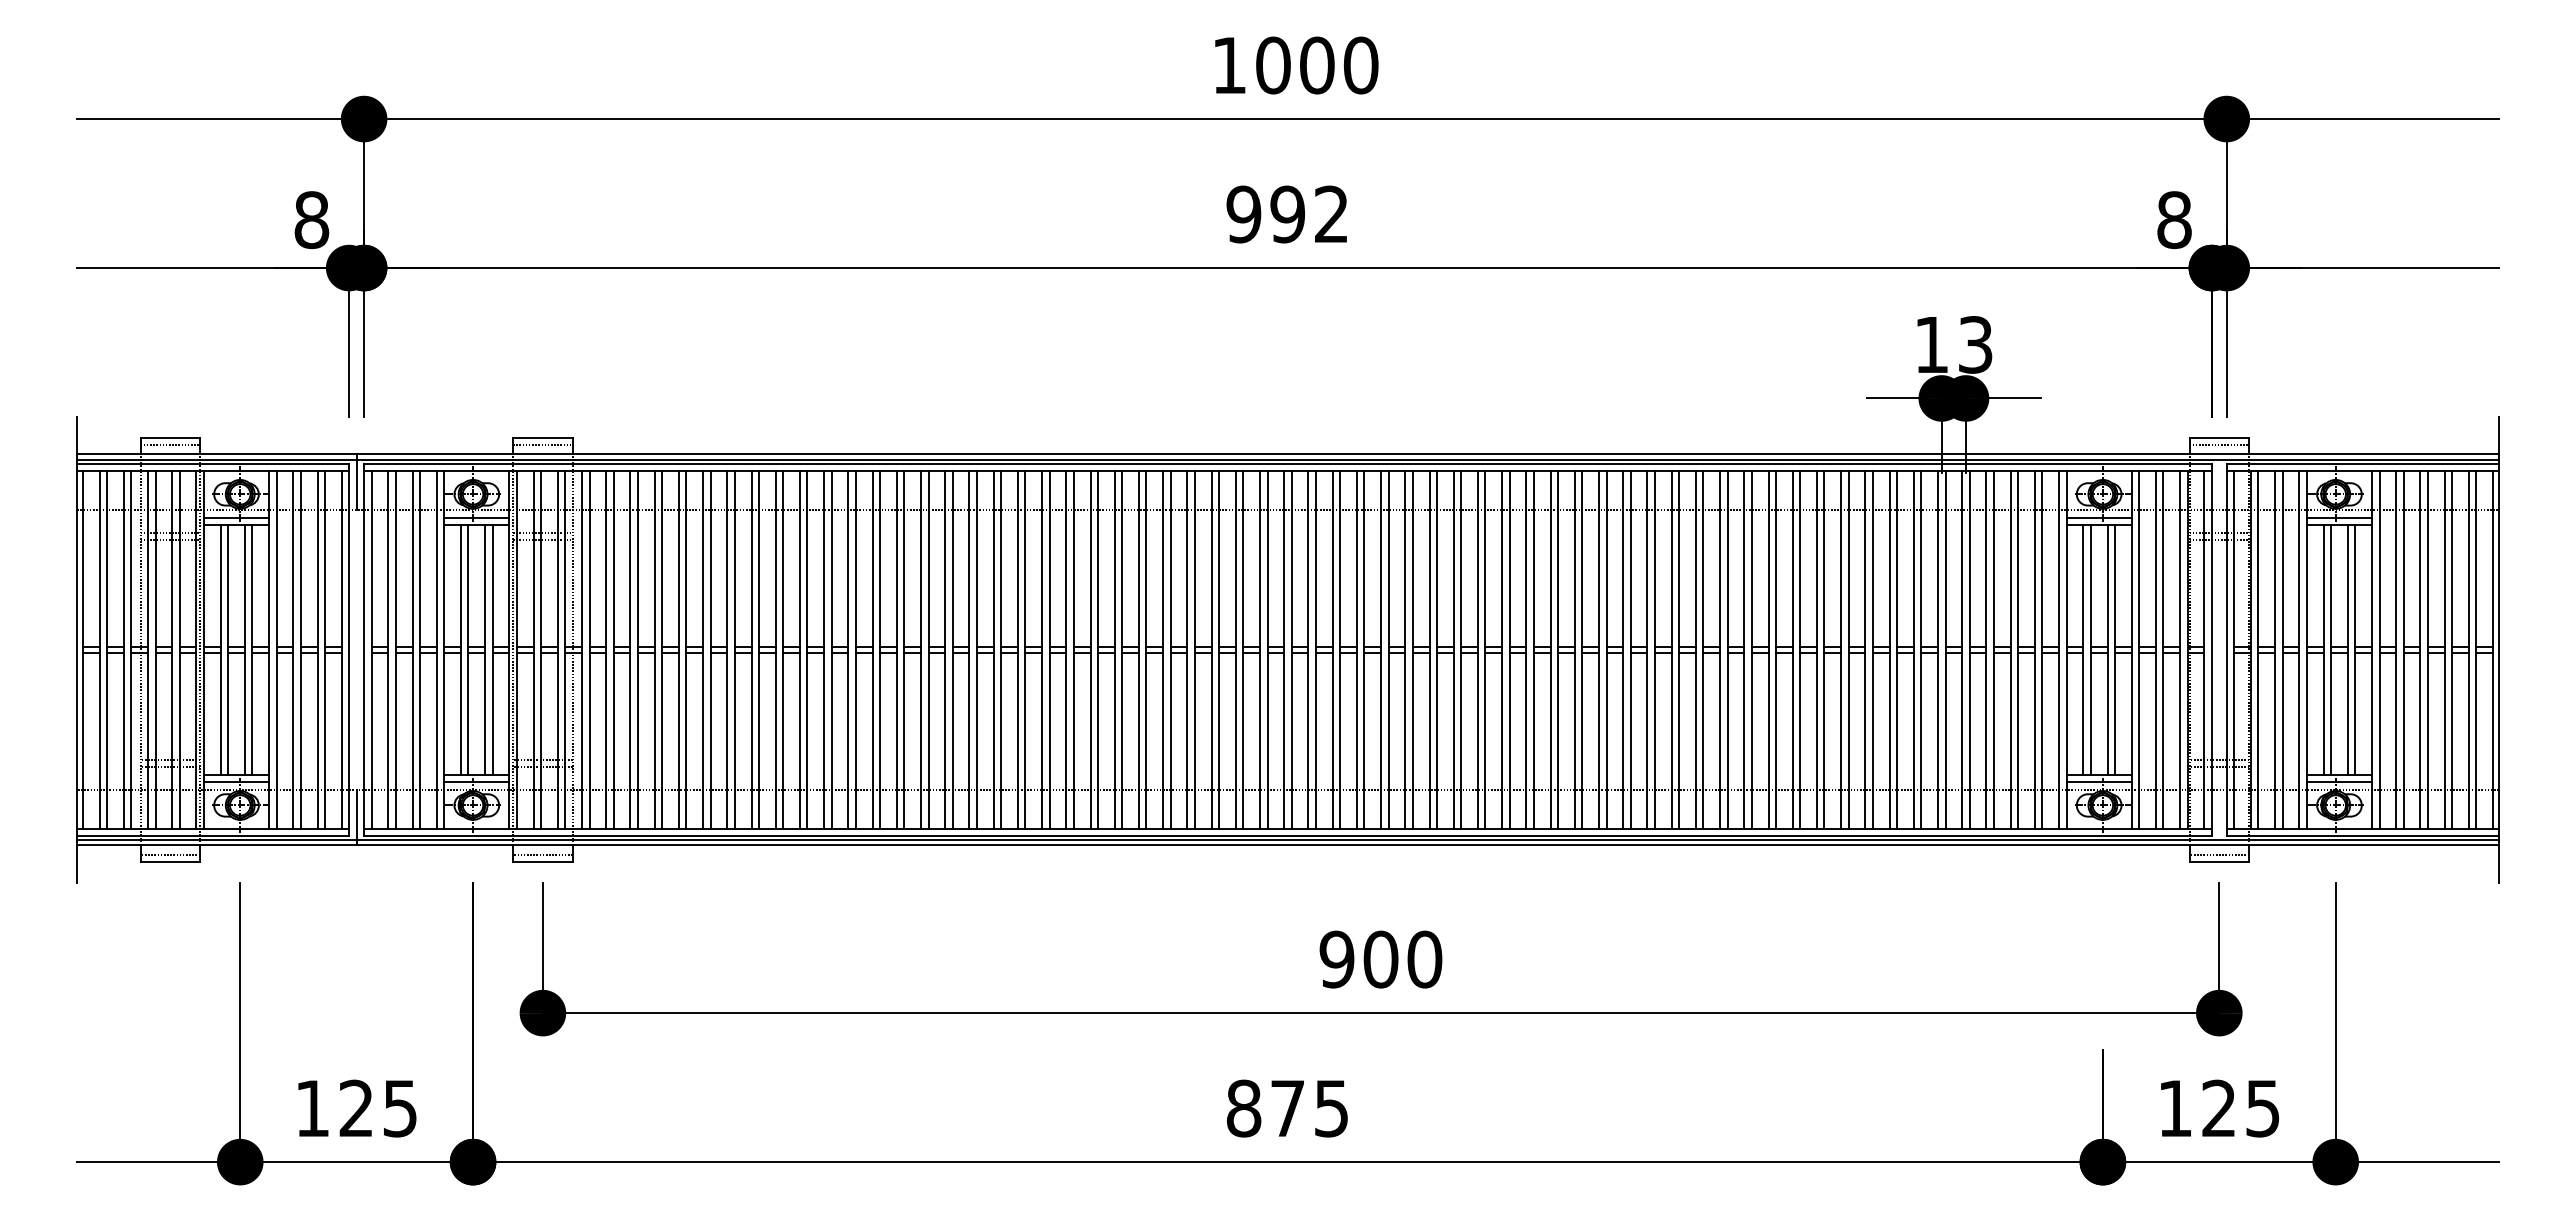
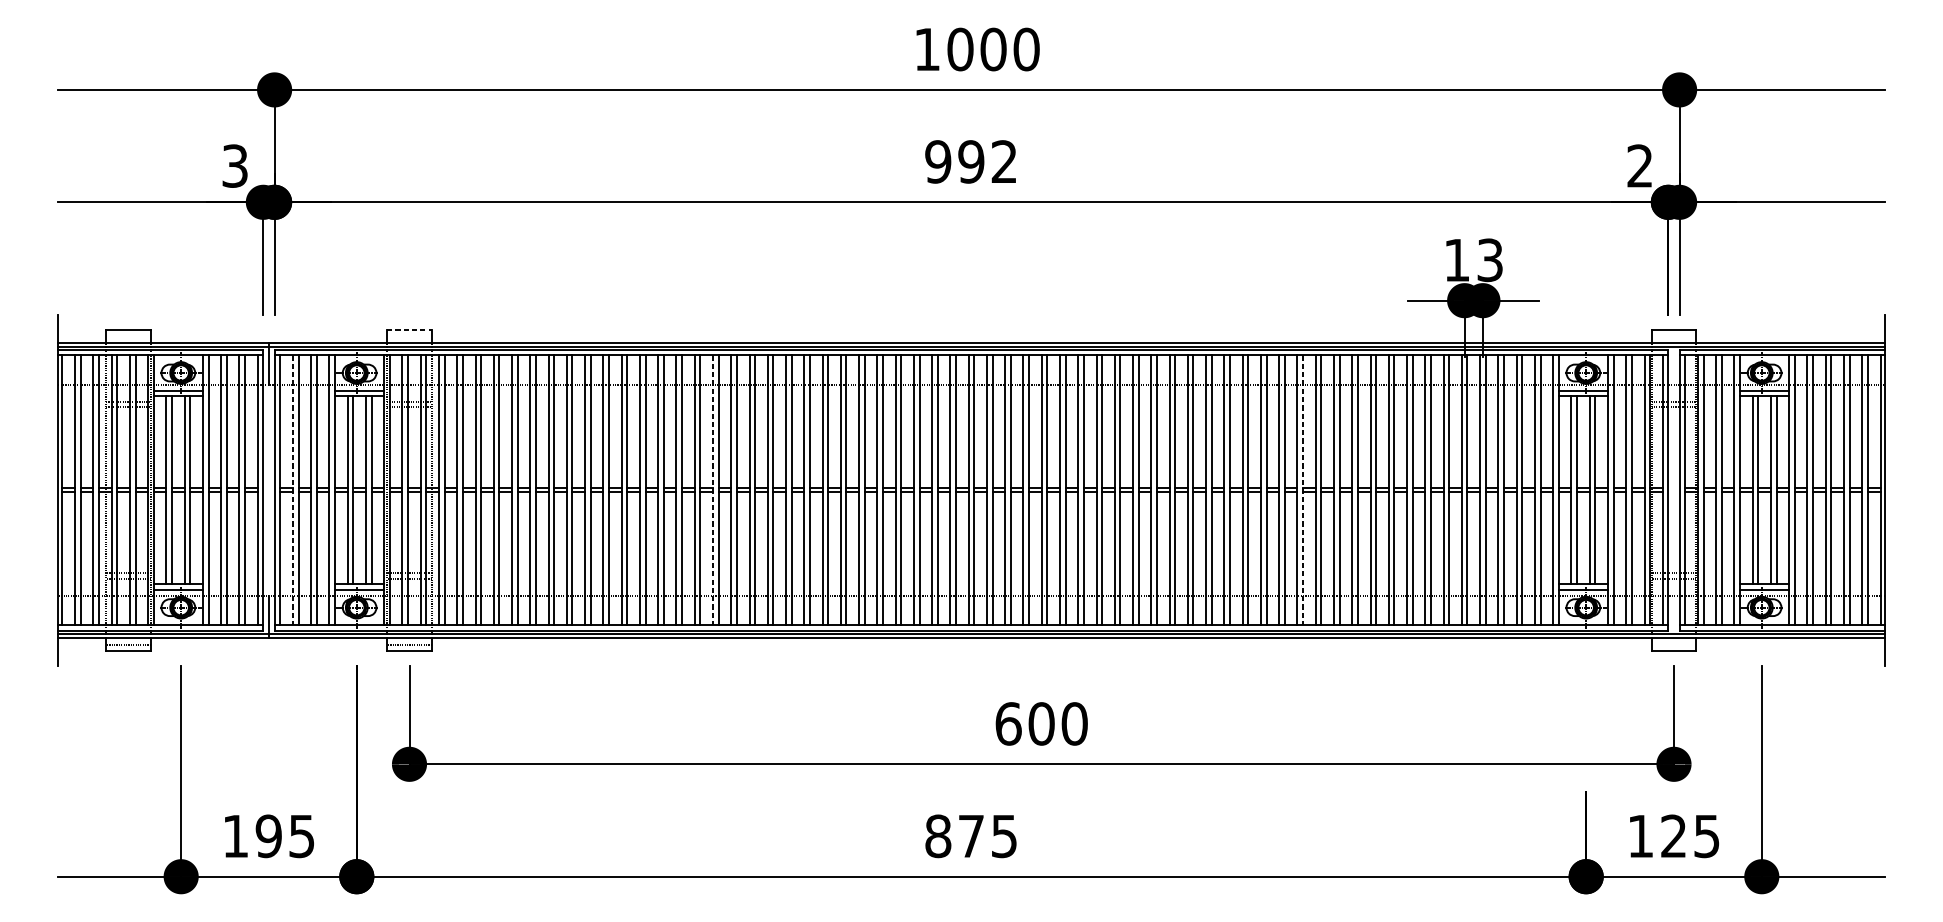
text: (311, 220) -> (234, 166), 8 -> 3
text: (2174, 220) -> (1640, 166), 8 -> 2
line: (542, 437) -> (409, 330), solid -> dashed
line: (170, 445) -> (128, 336), removed
line: (542, 445) -> (409, 336), removed
line: (2219, 445) -> (1674, 336), removed
line: (388, 649) -> (293, 490), solid -> dashed
line: (945, 649) -> (713, 490), solid -> dashed
line: (1727, 649) -> (1303, 490), solid -> dashed
line: (2219, 854) -> (1674, 644), removed
text: (1336, 959) -> (1008, 723), 900 -> 600
text: (356, 1108) -> (268, 836), 125 -> 195

